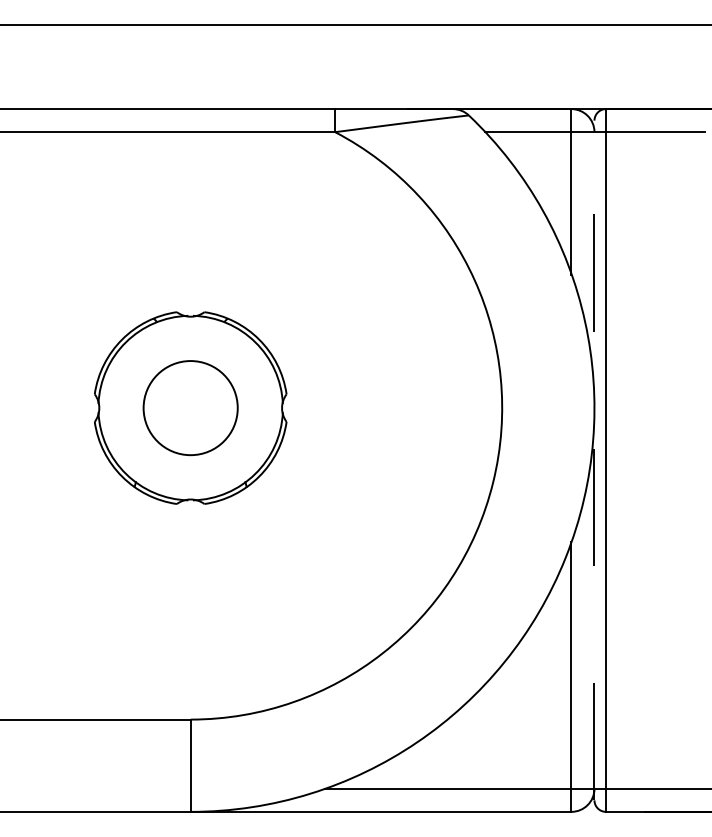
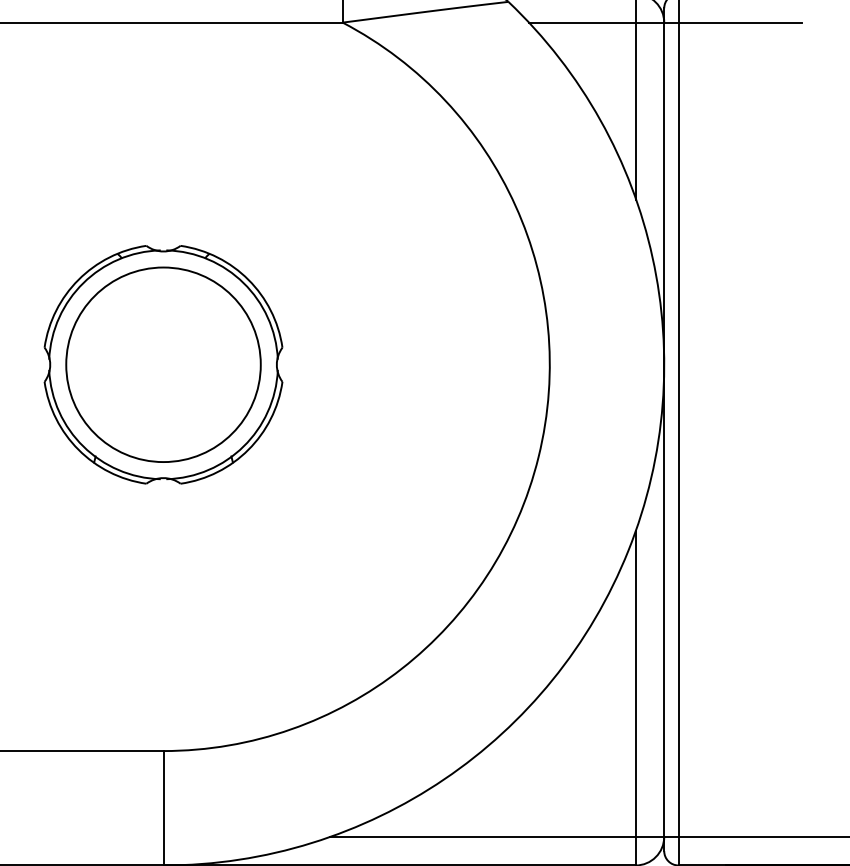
circle: (190, 407) -> (163, 364), size x1.67
line: (594, 460) -> (664, 429), dashed -> solid

